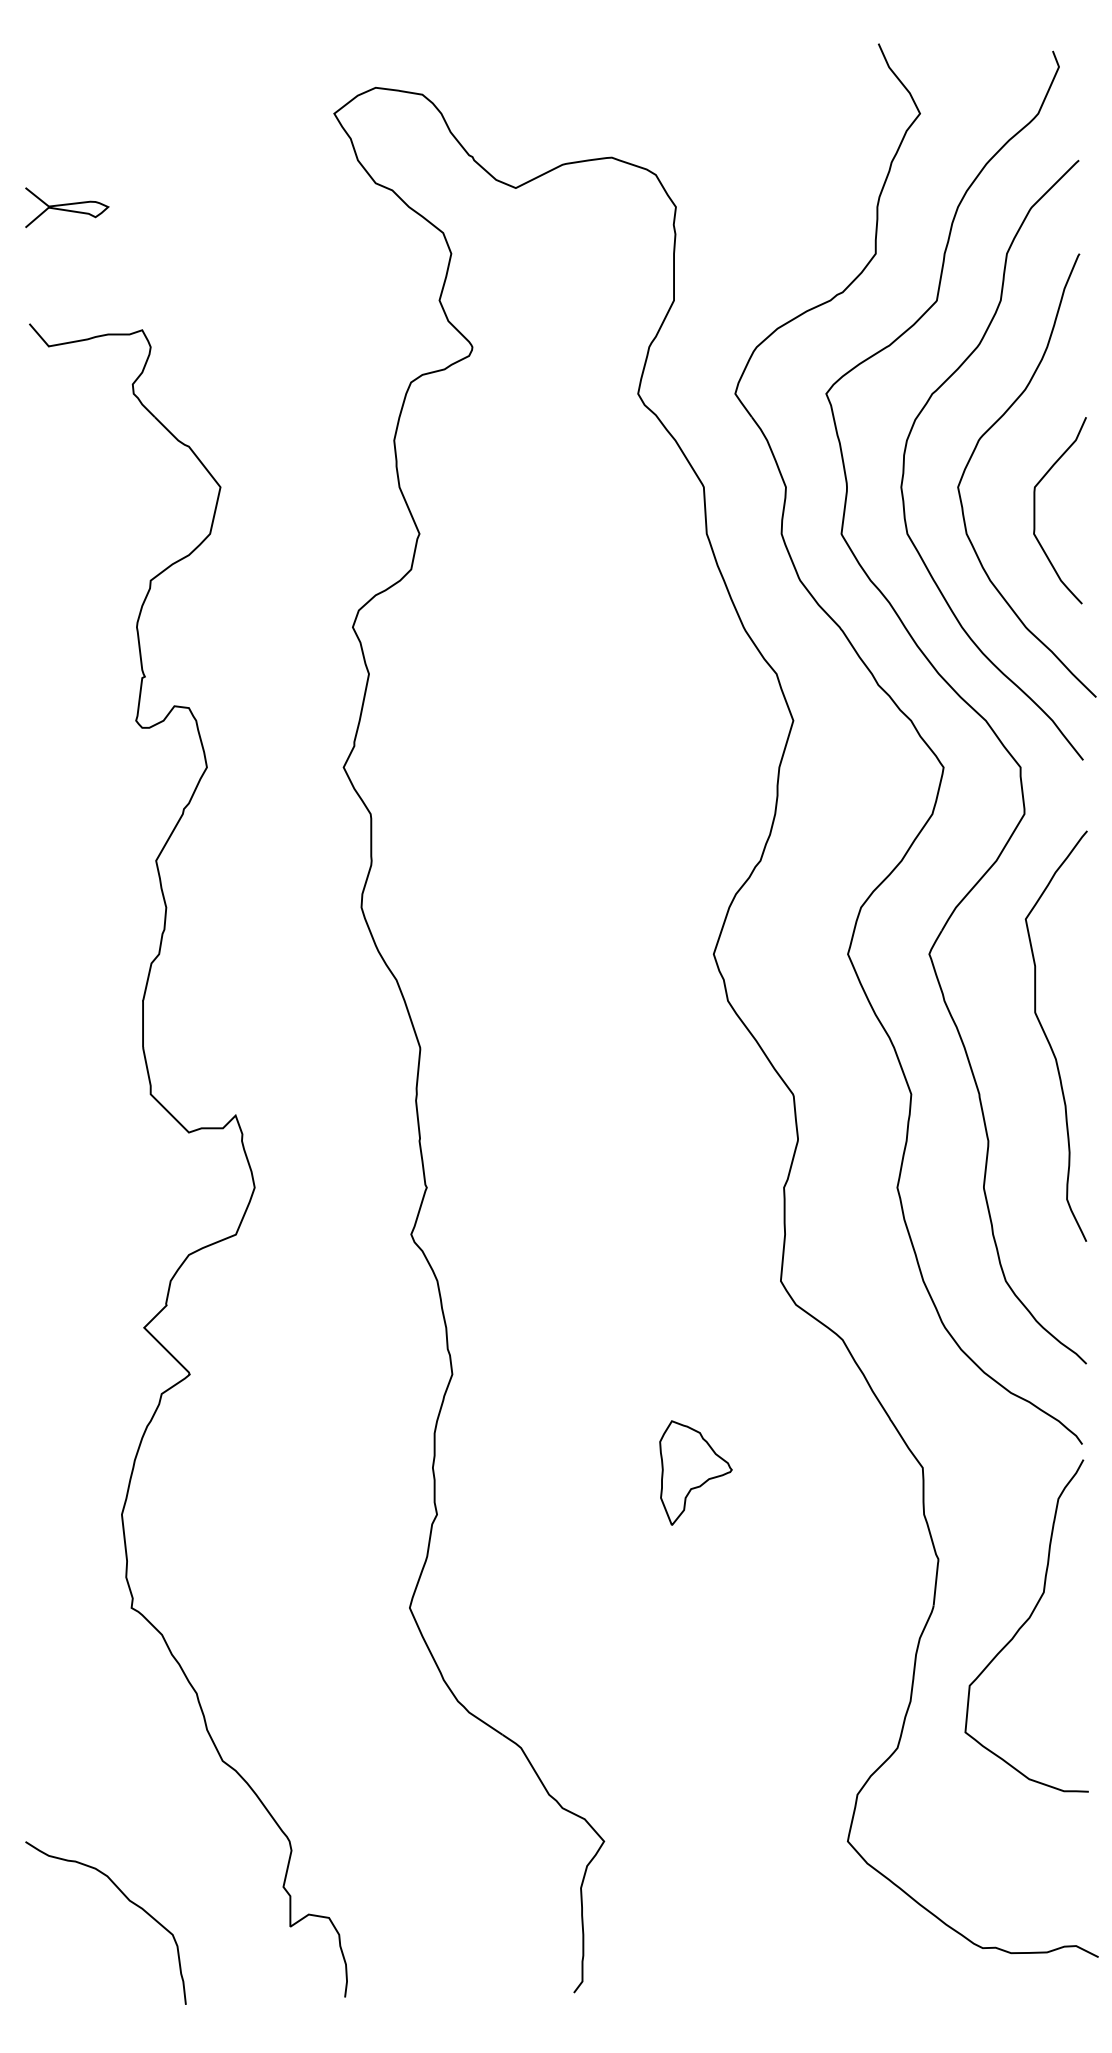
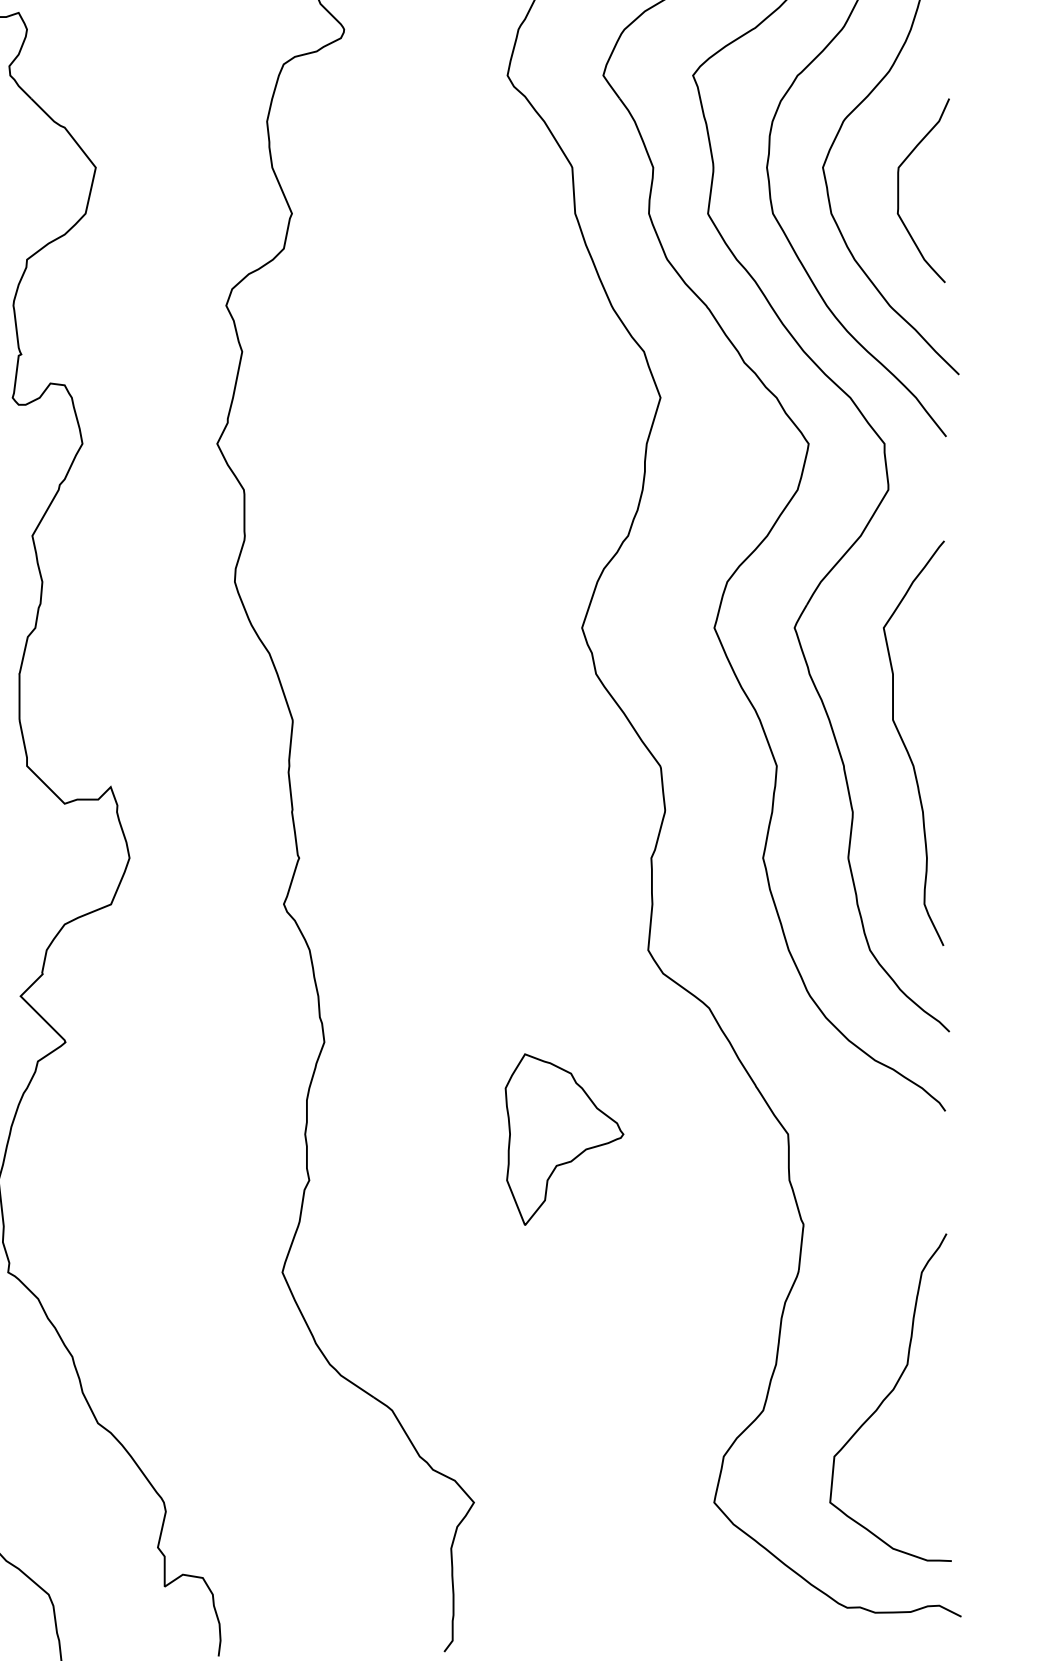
curve: (1047, 1036) -> (905, 743), moved
part: (695, 1472) -> (564, 1138), size x1.67
curve: (1025, 1623) -> (889, 1395), moved

